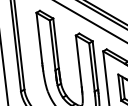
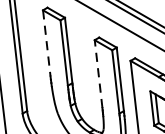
line: (39, 38) -> (46, 43), solid -> dashed
line: (78, 60) -> (98, 72), solid -> dashed

